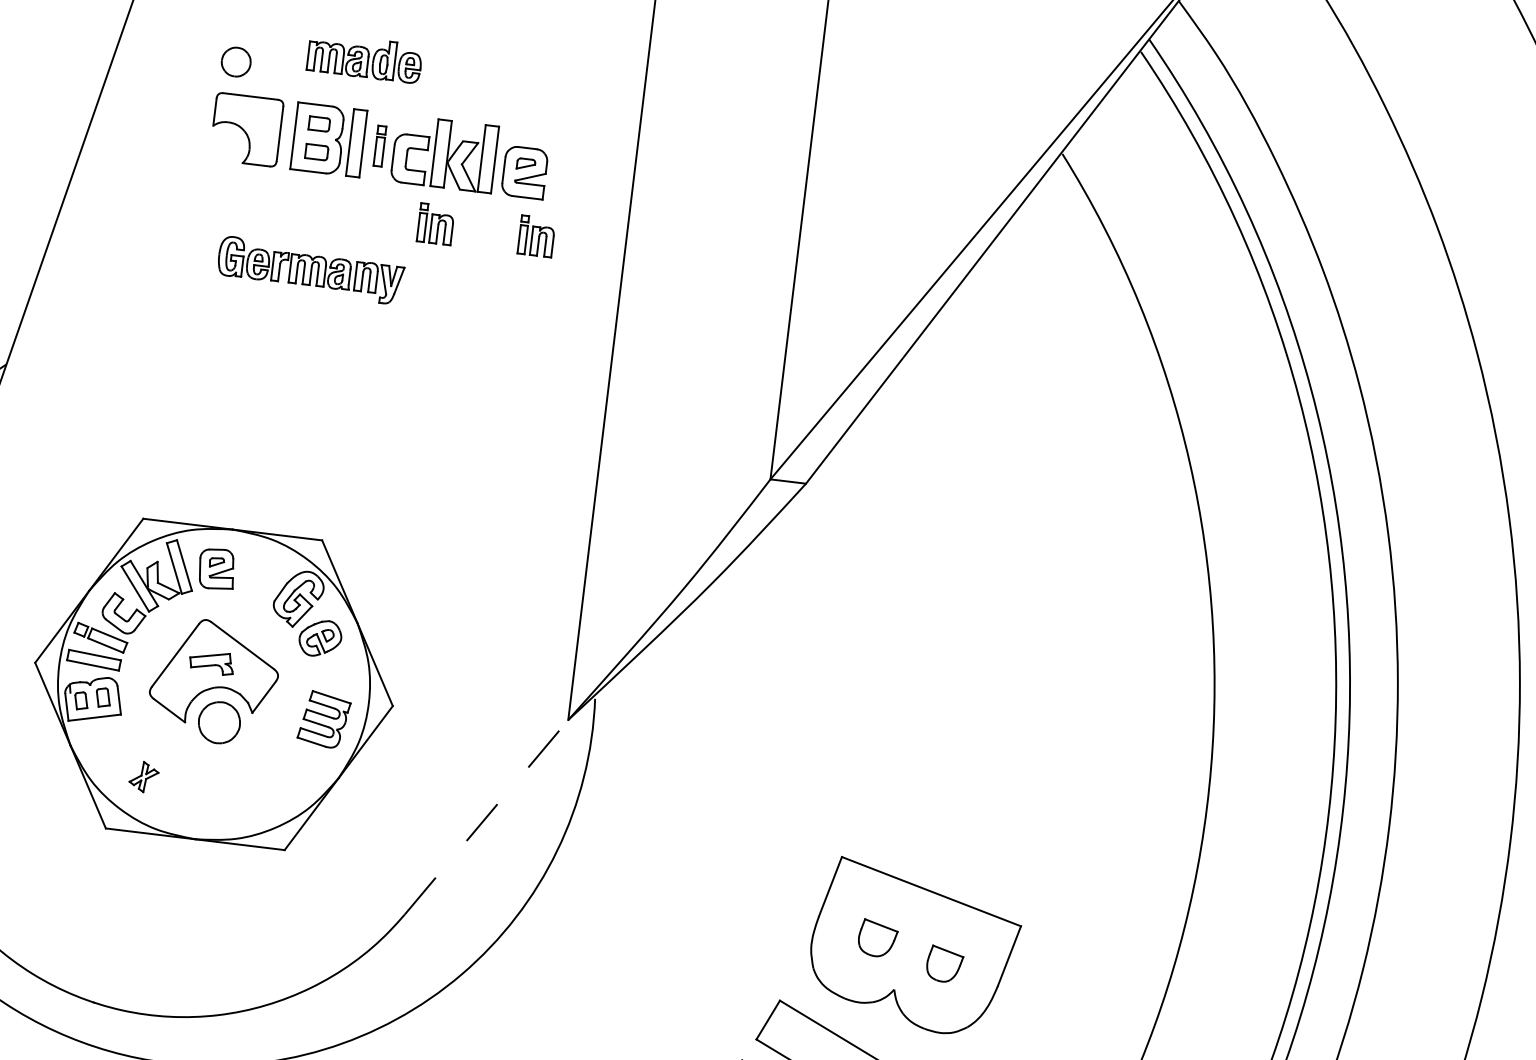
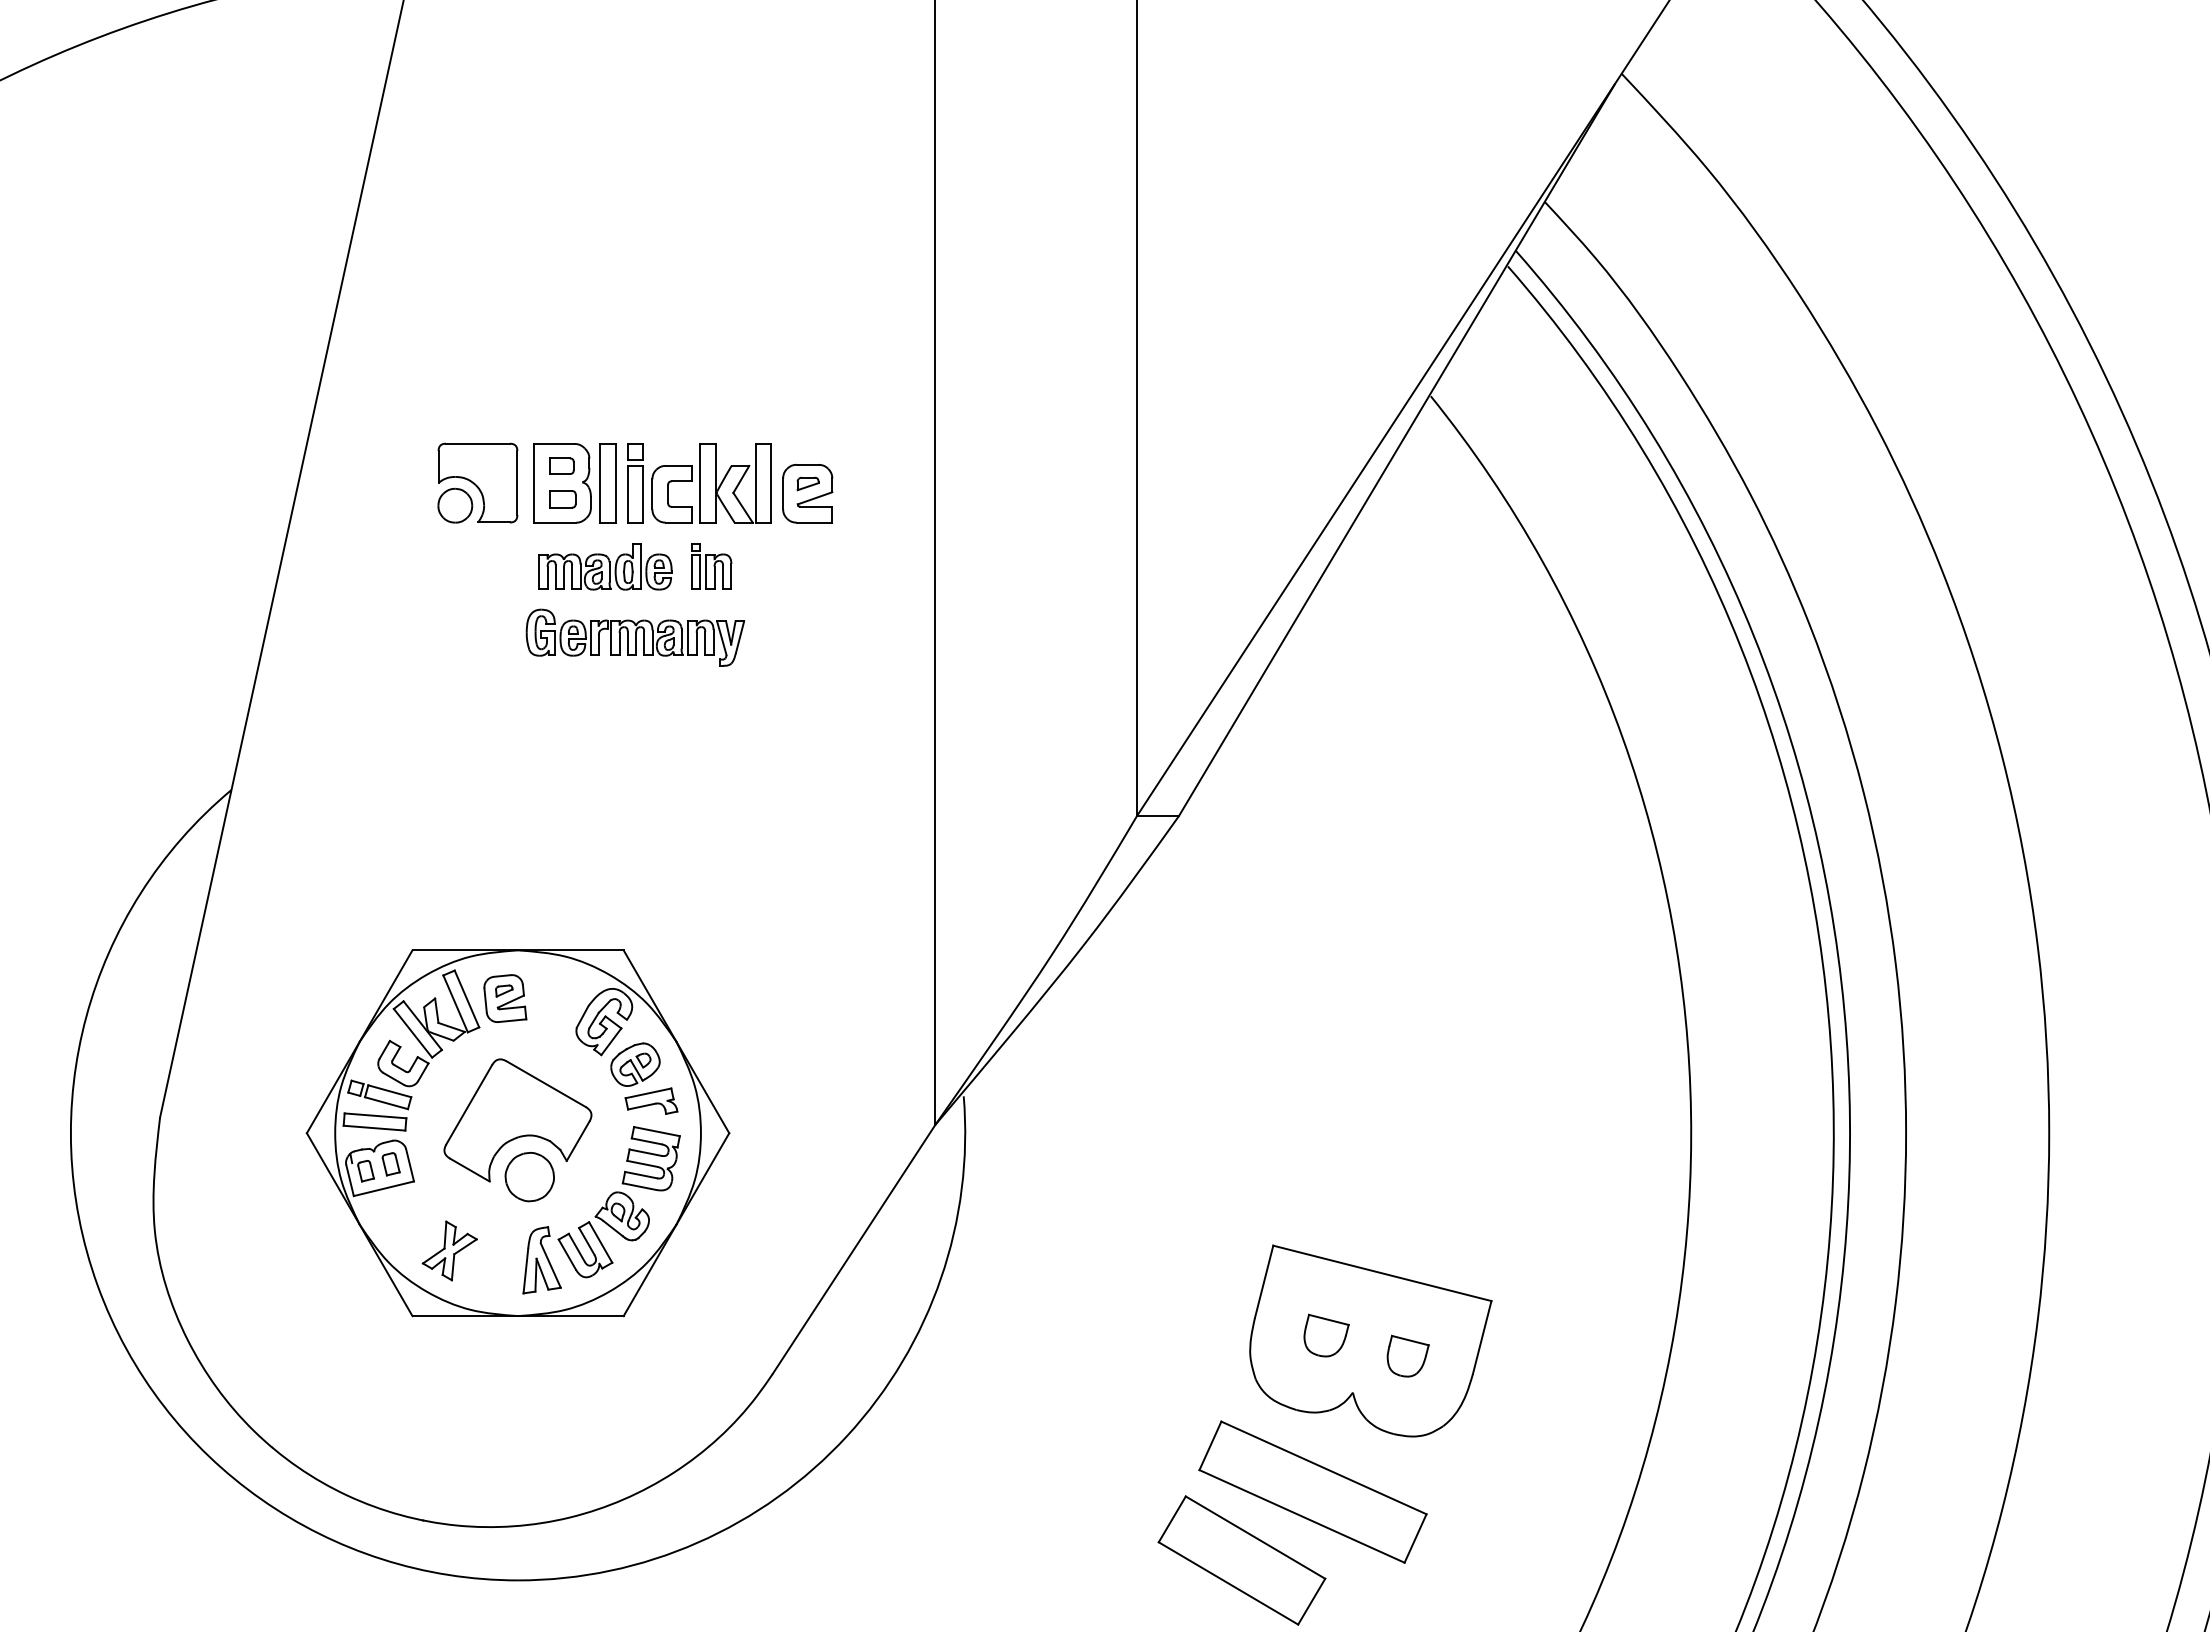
part: (364, 57) -> (605, 566), moved
part: (236, 61) -> (455, 505), moved
part: (380, 146) -> (635, 483), size x1.67
part: (536, 236) -> (830, 566), removed
part: (310, 270) -> (635, 637), moved
part: (211, 662) -> (651, 1100), moved
part: (143, 776) -> (449, 1250), size x1.67
part: (259, 783) -> (585, 1242), added
line: (486, 817) -> (854, 1249), dashed -> solid

